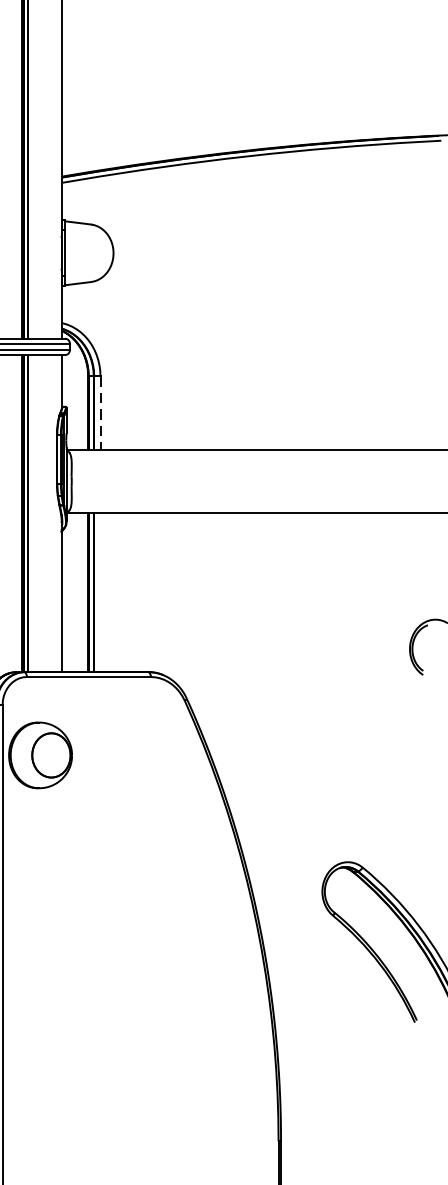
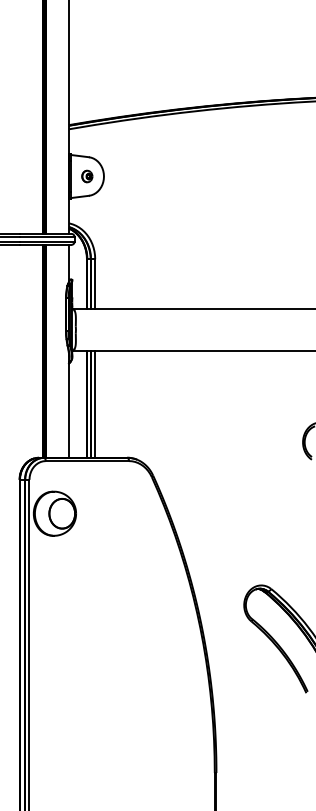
part: (89, 253) -> (87, 176), added
line: (100, 414) -> (95, 284), dashed -> solid
line: (100, 591) -> (95, 403), added

